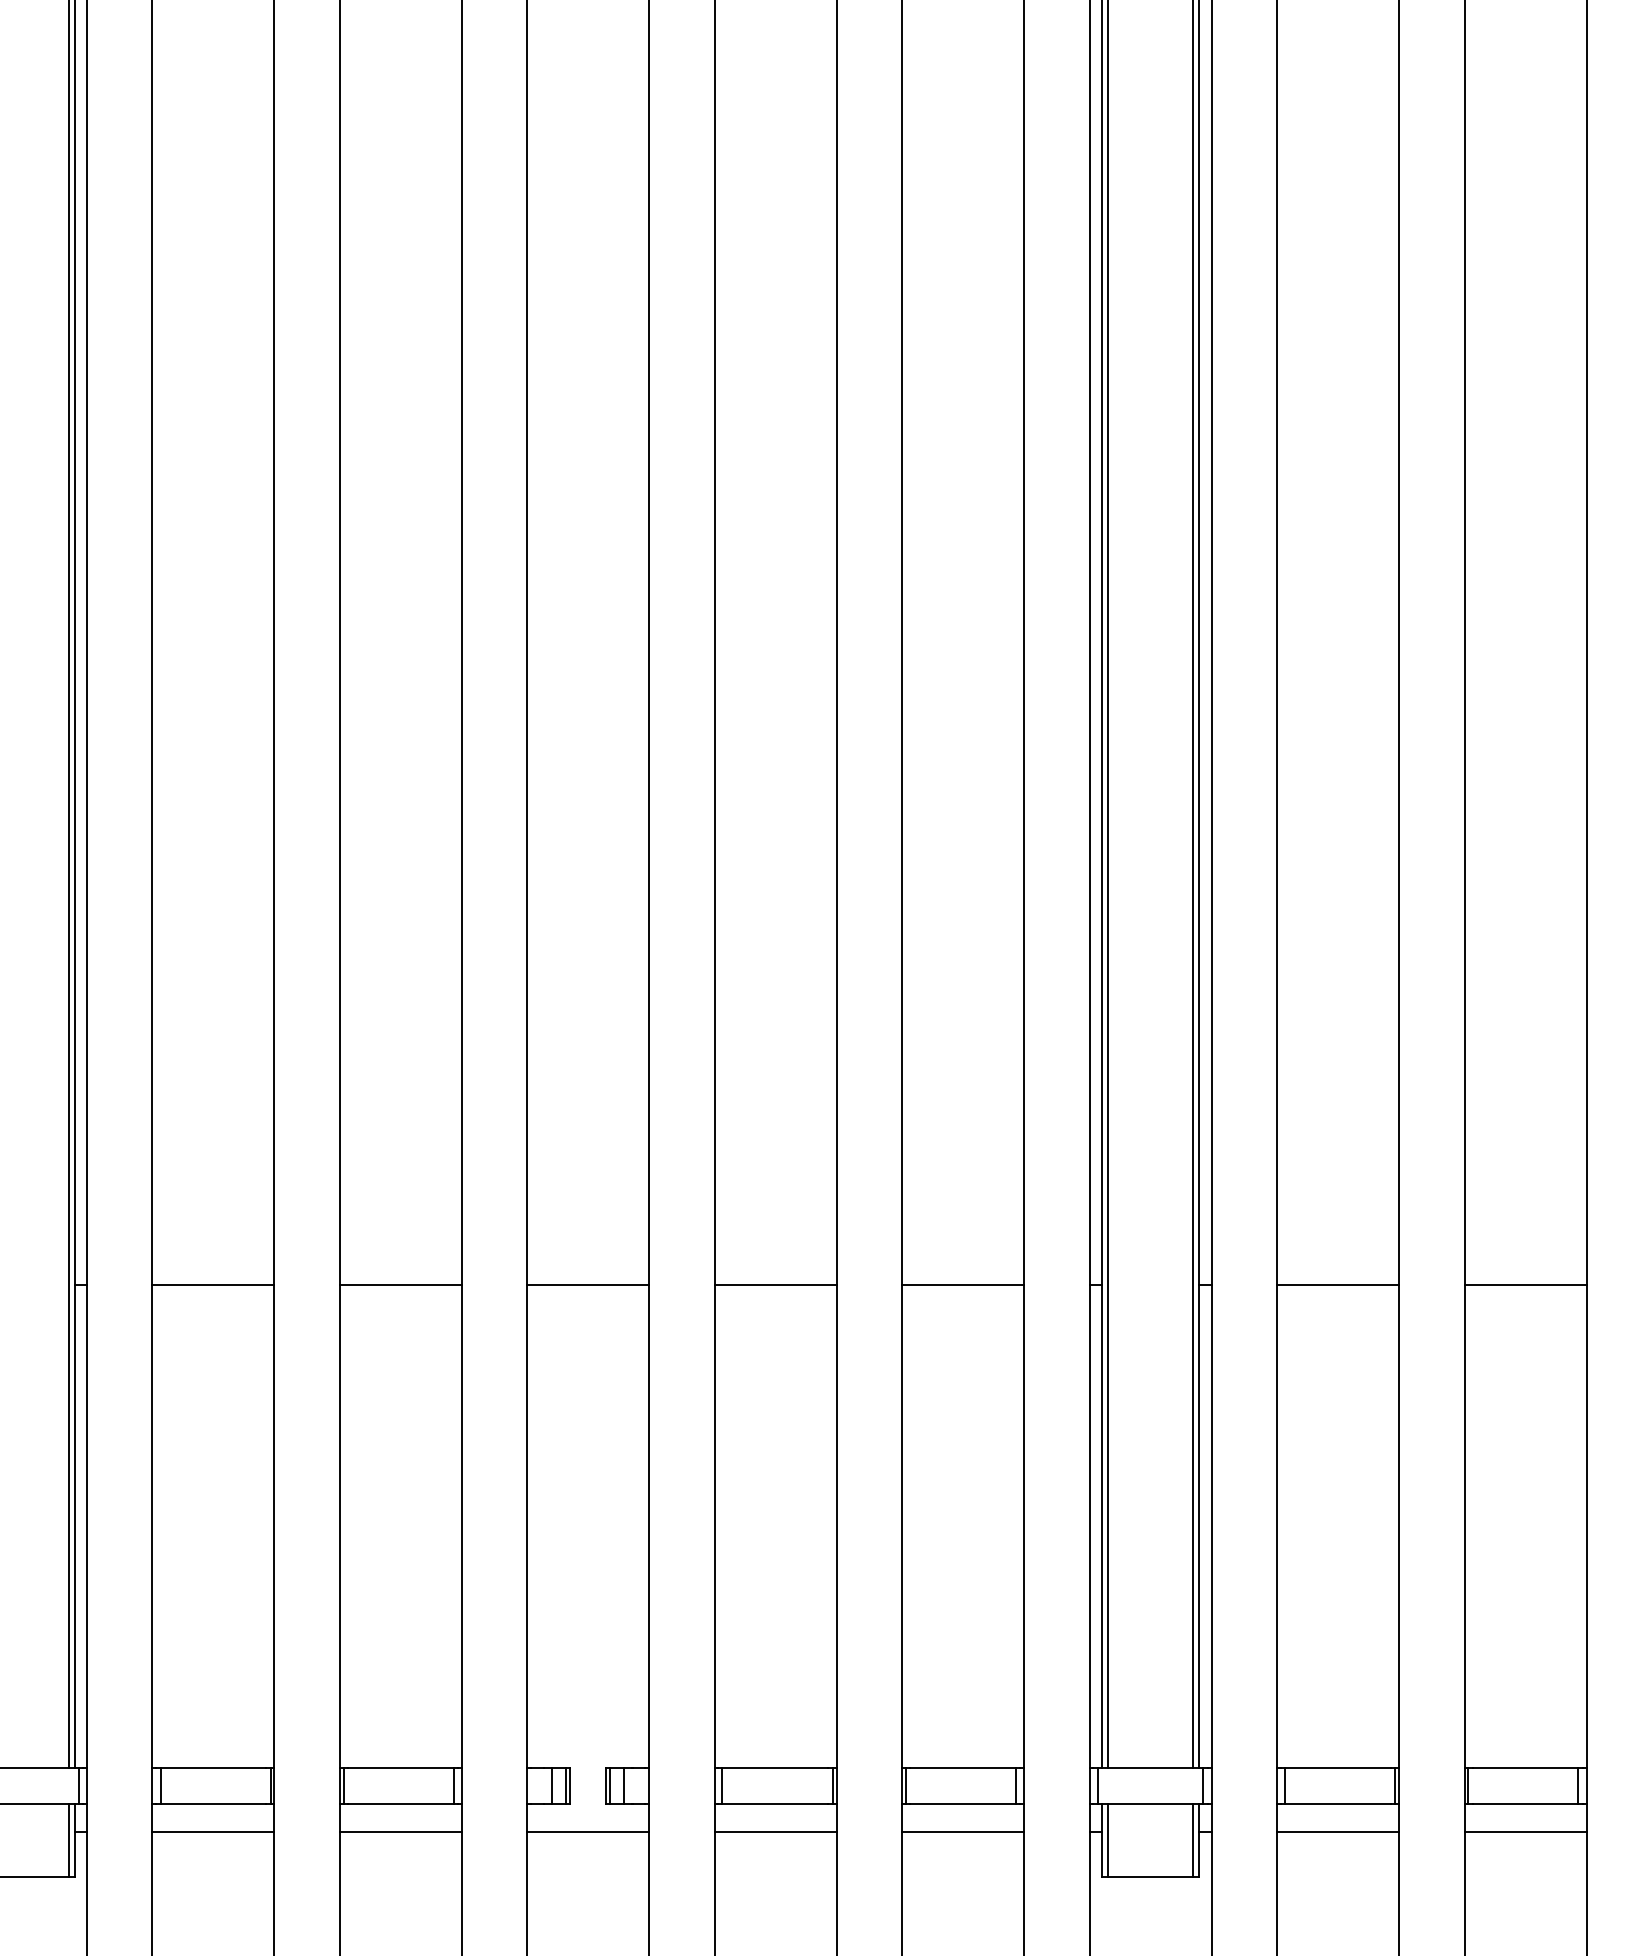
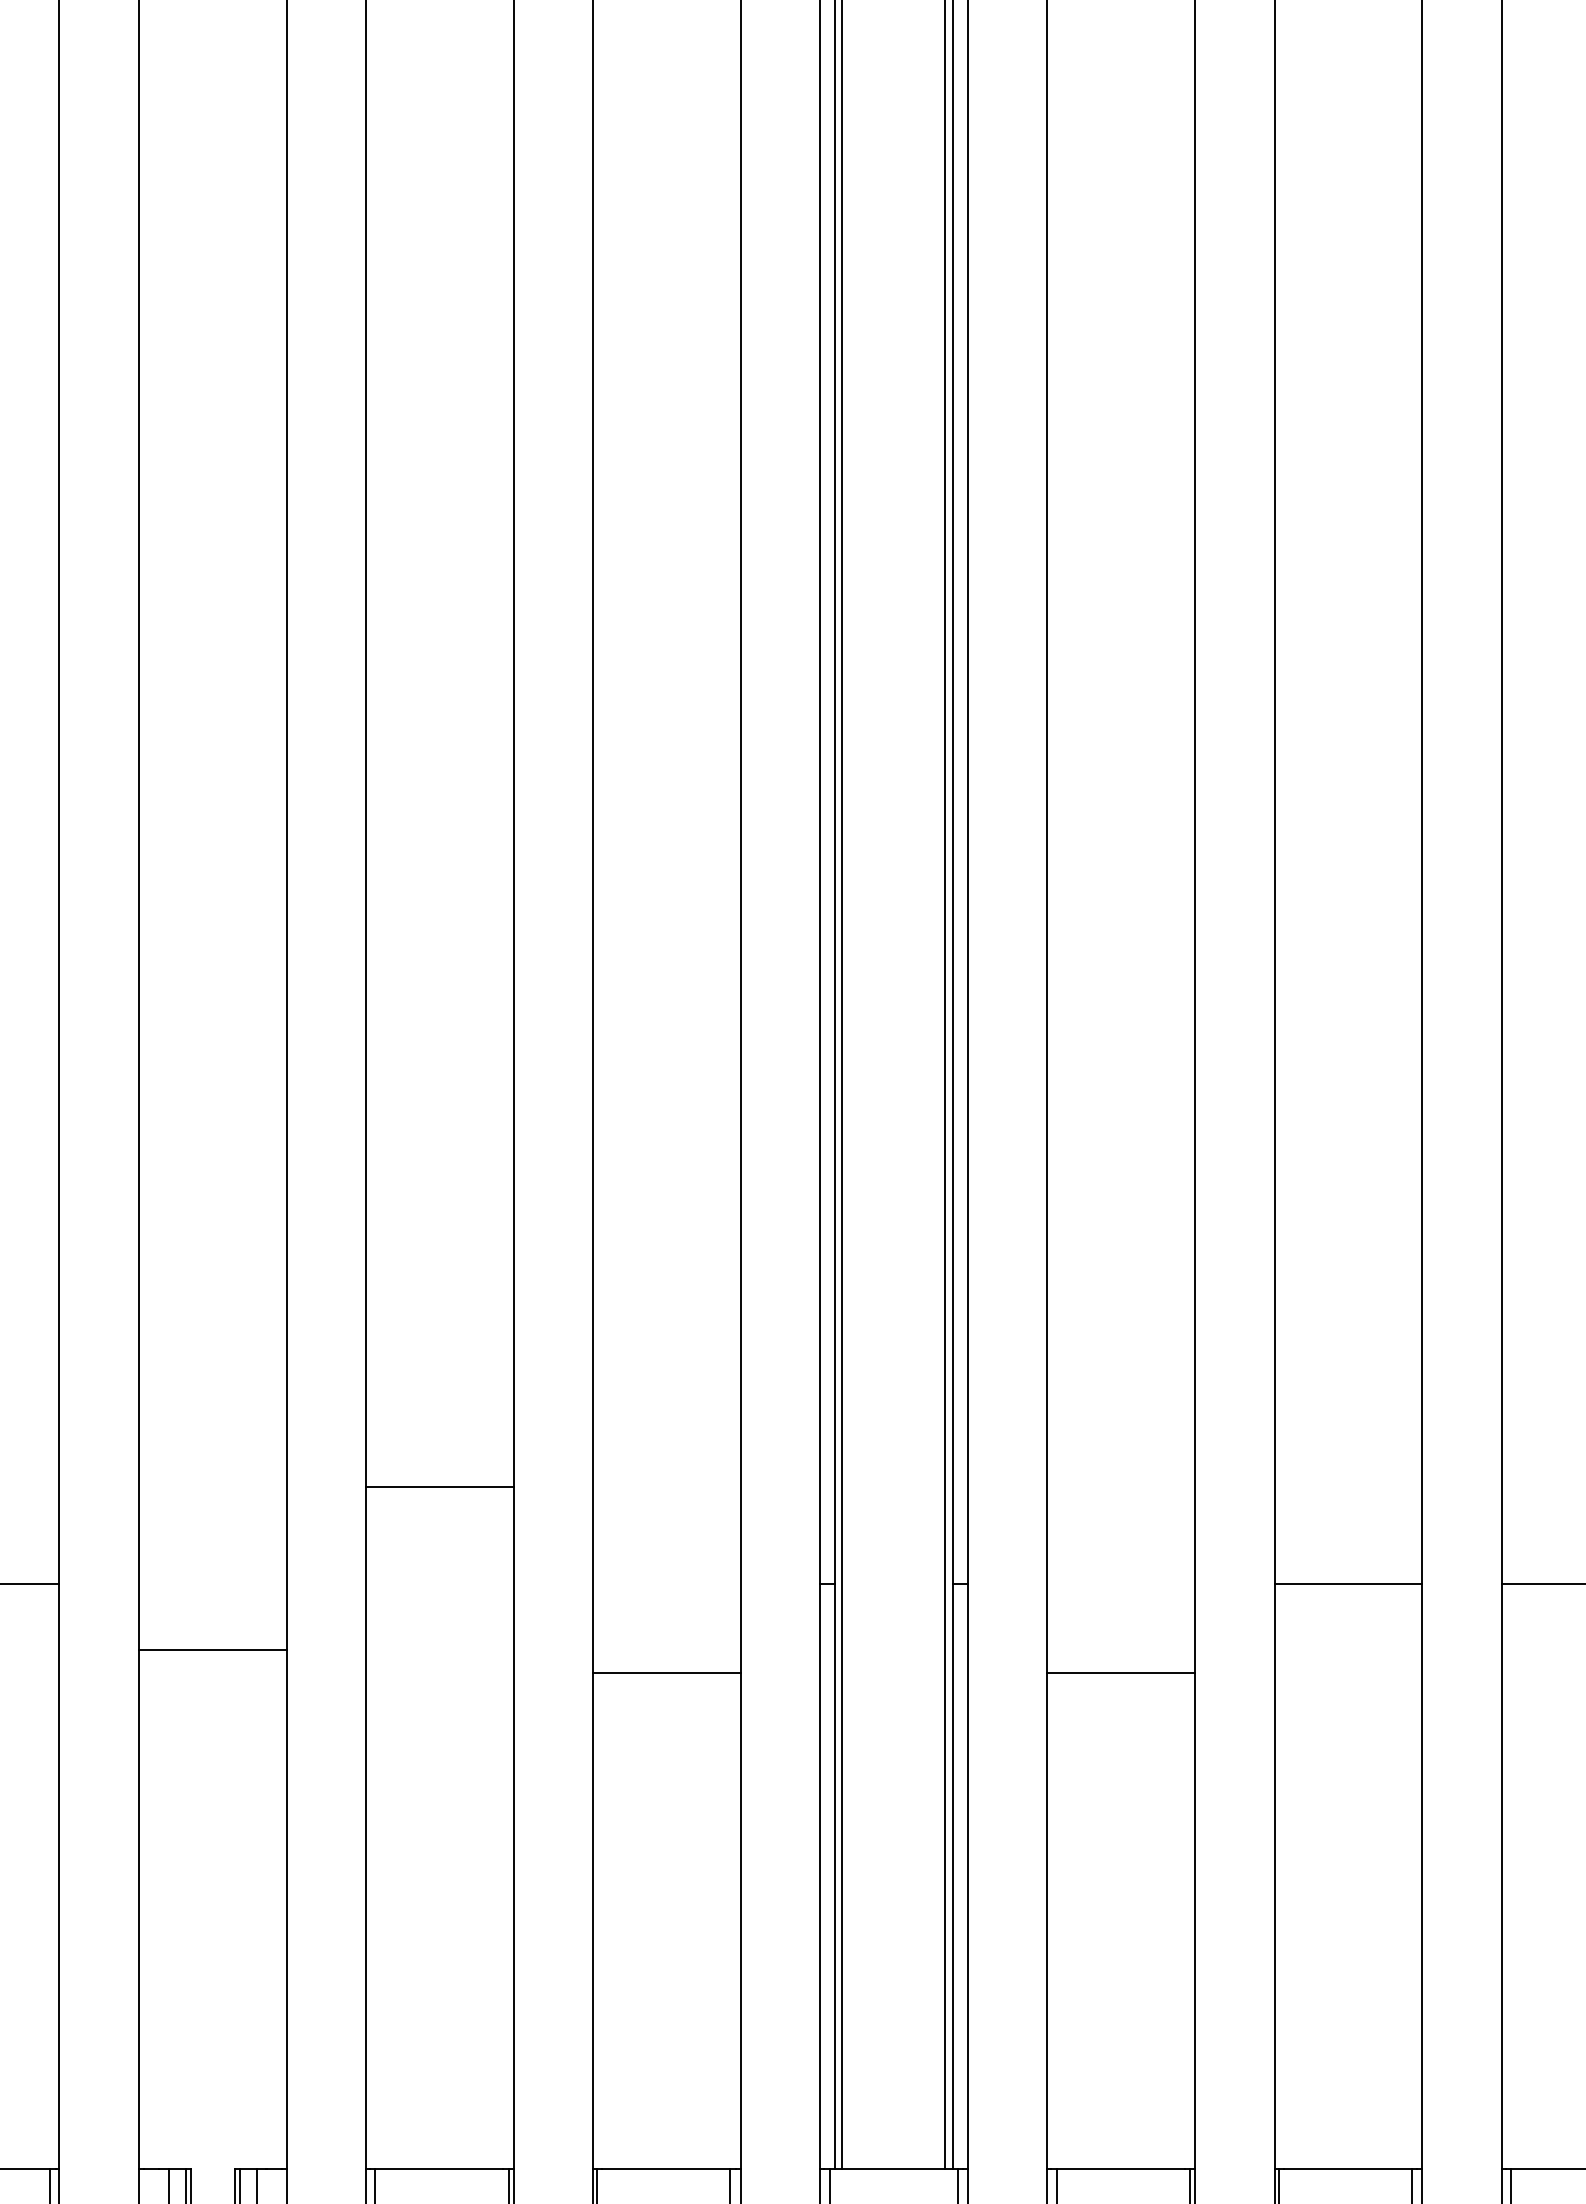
line: (588, 1285) -> (213, 1650), moved
line: (775, 1285) -> (439, 1487), moved
line: (963, 1285) -> (667, 1673), moved
line: (1338, 1285) -> (1121, 1673), moved

